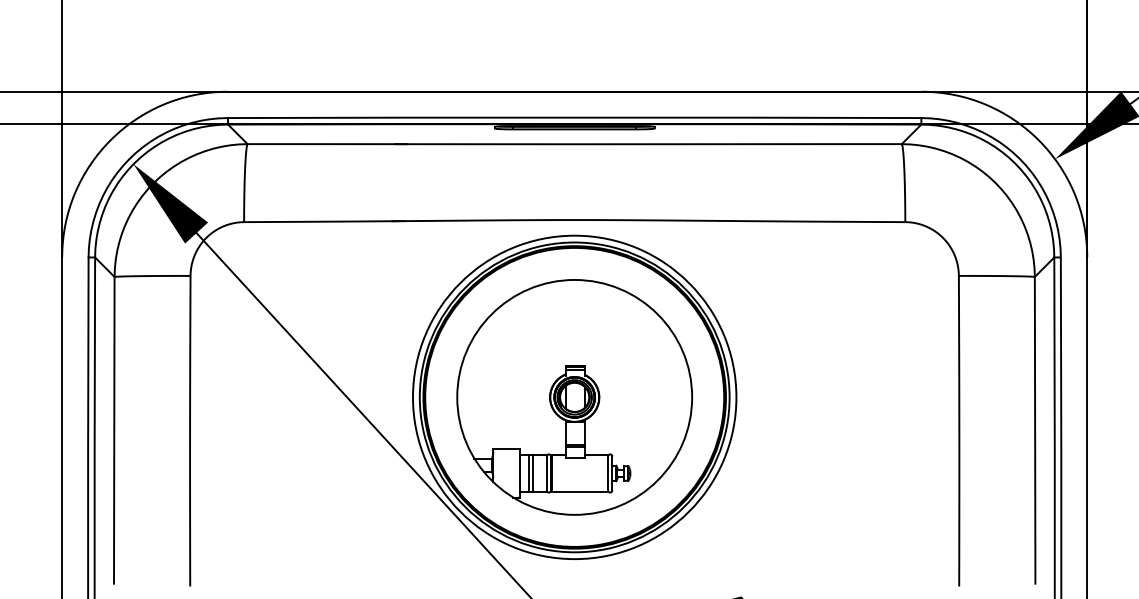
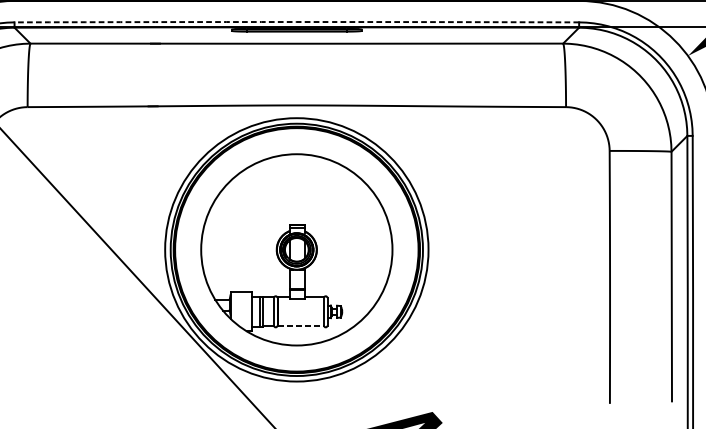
arc: (574, 117) -> (296, 21), solid -> dashed
line: (580, 491) -> (301, 326), solid -> dashed

